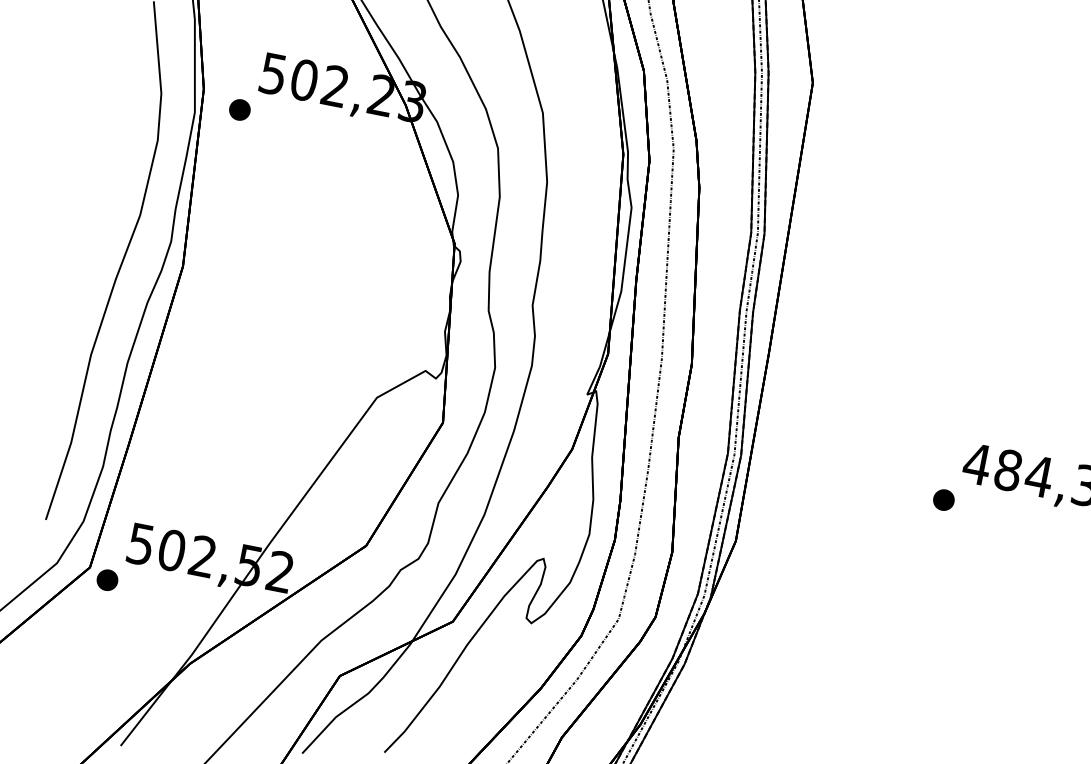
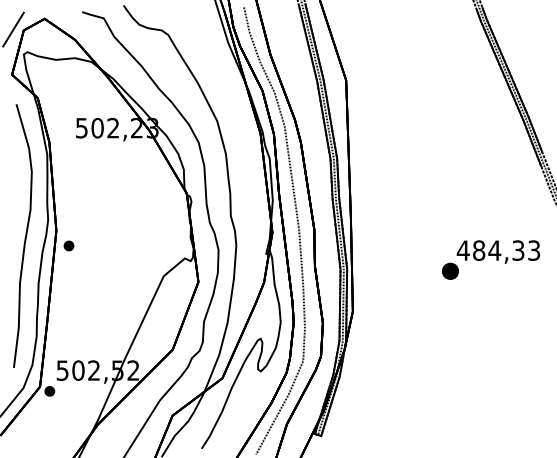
part: (239, 108) -> (68, 245), moved
part: (943, 500) -> (450, 271), size x1.6

